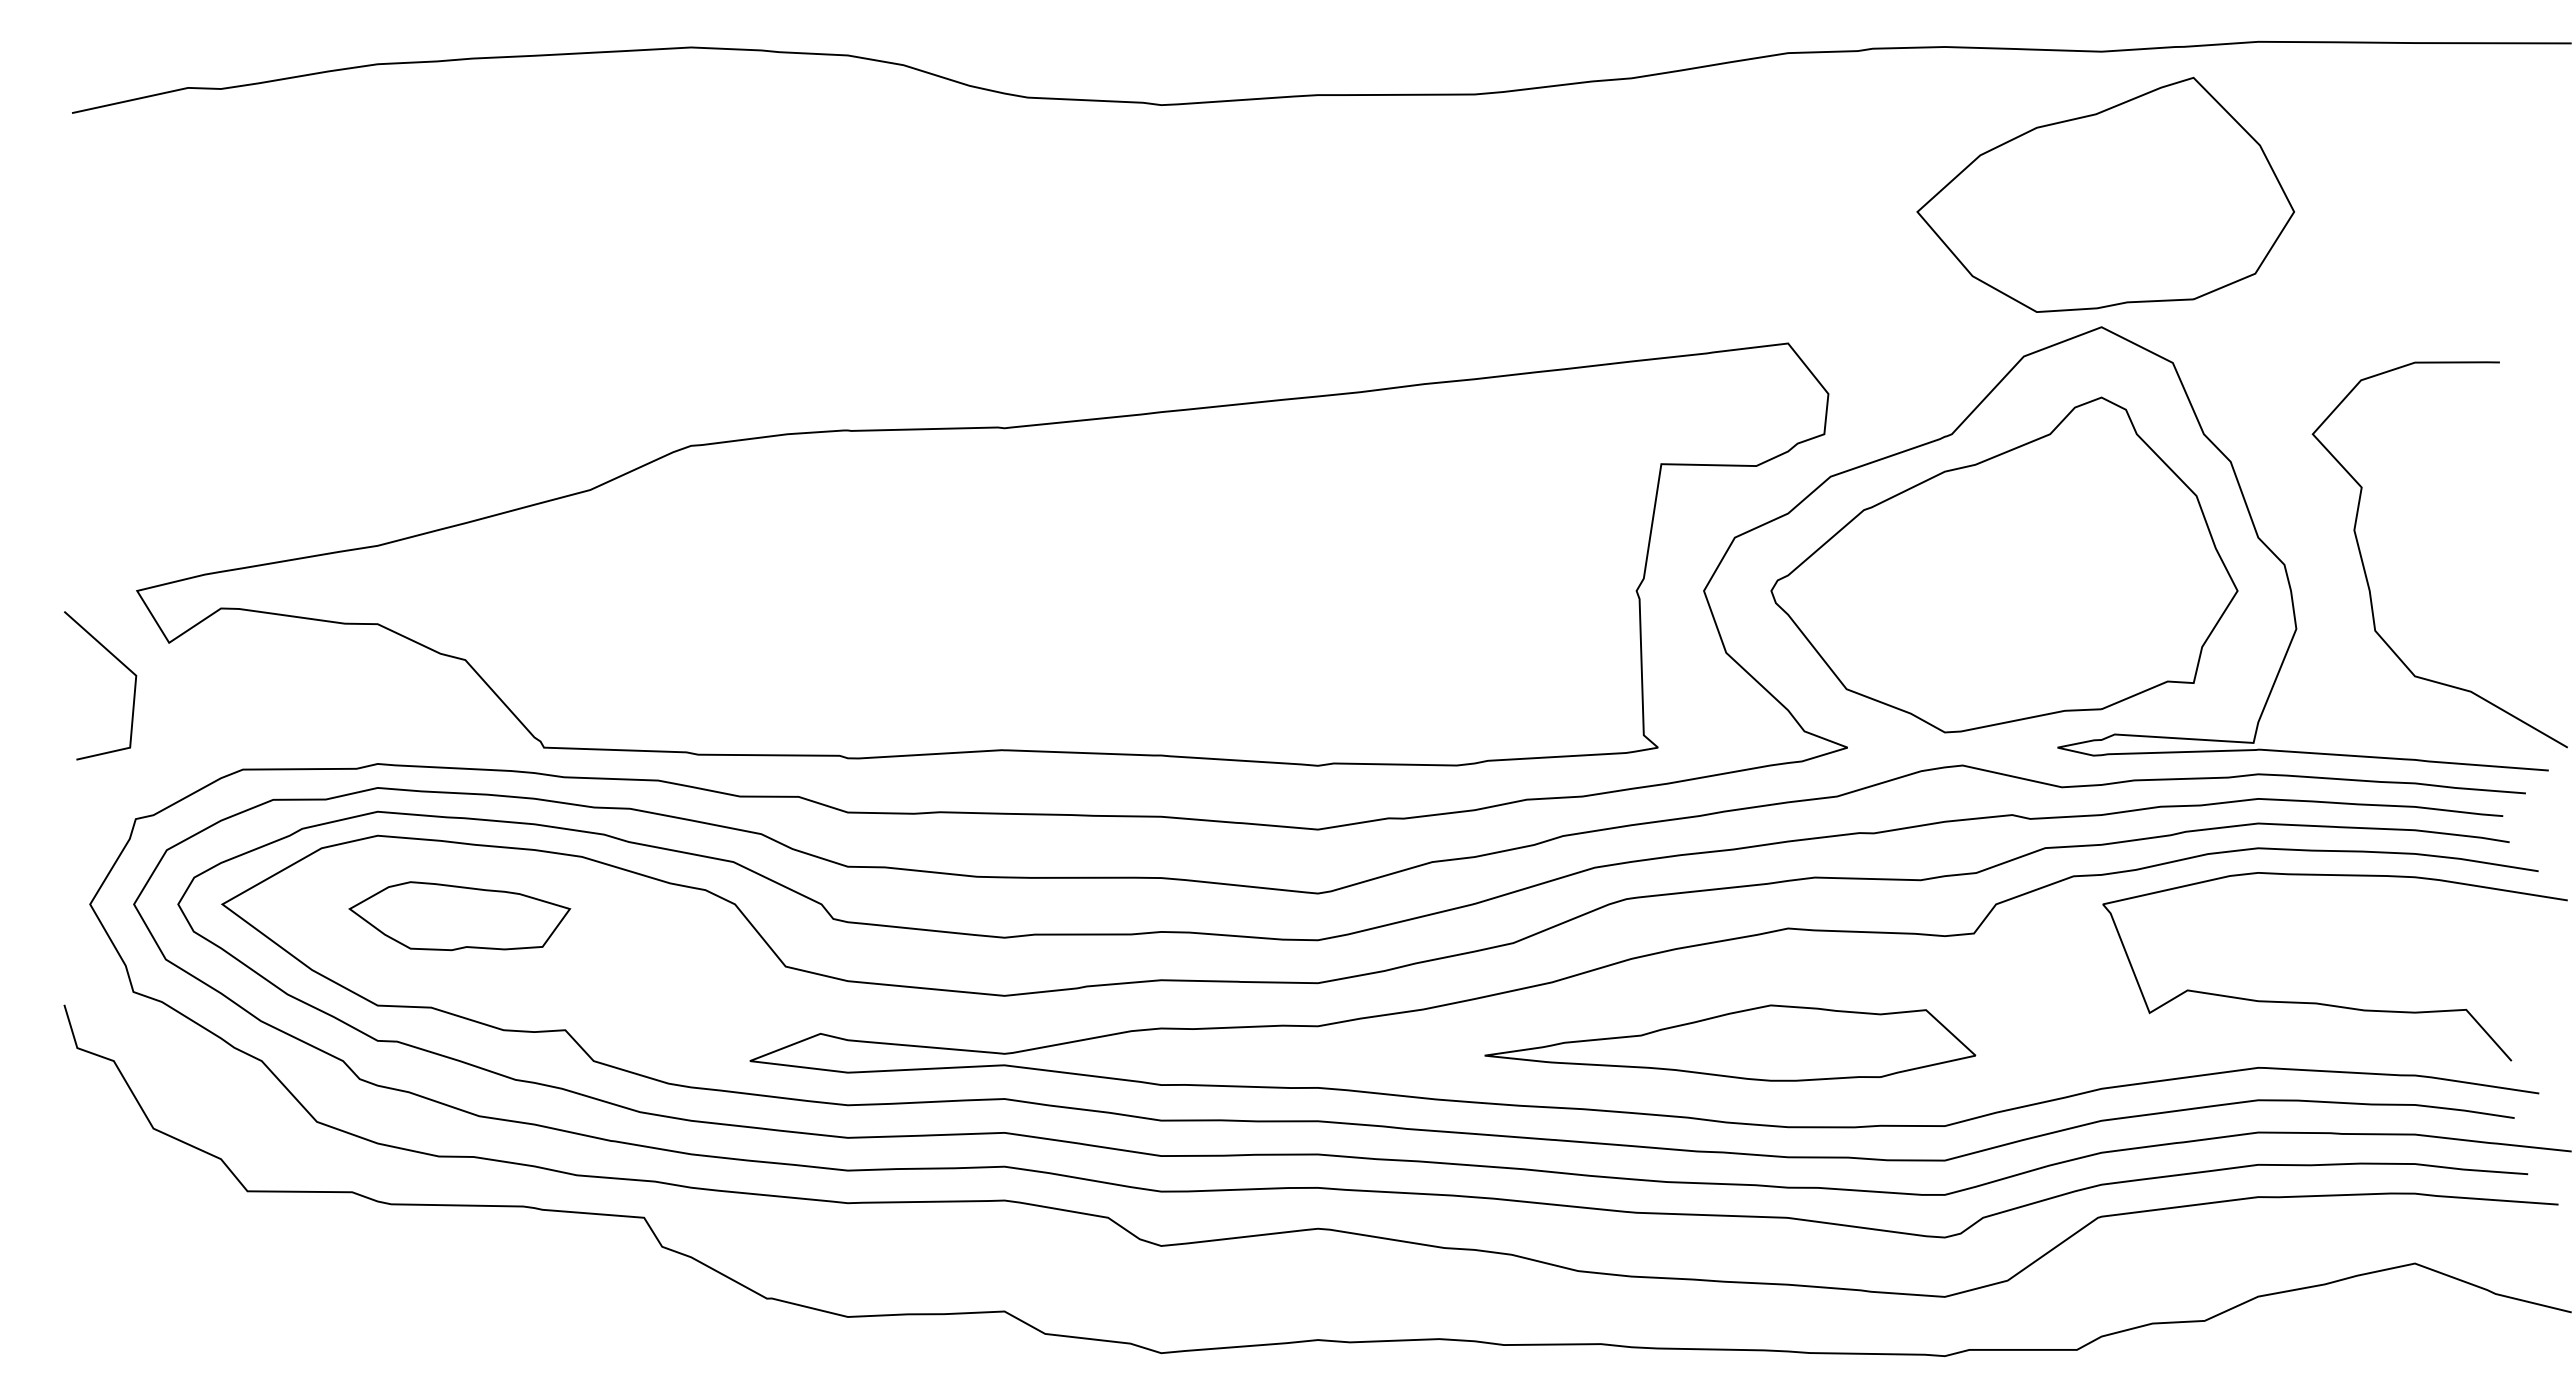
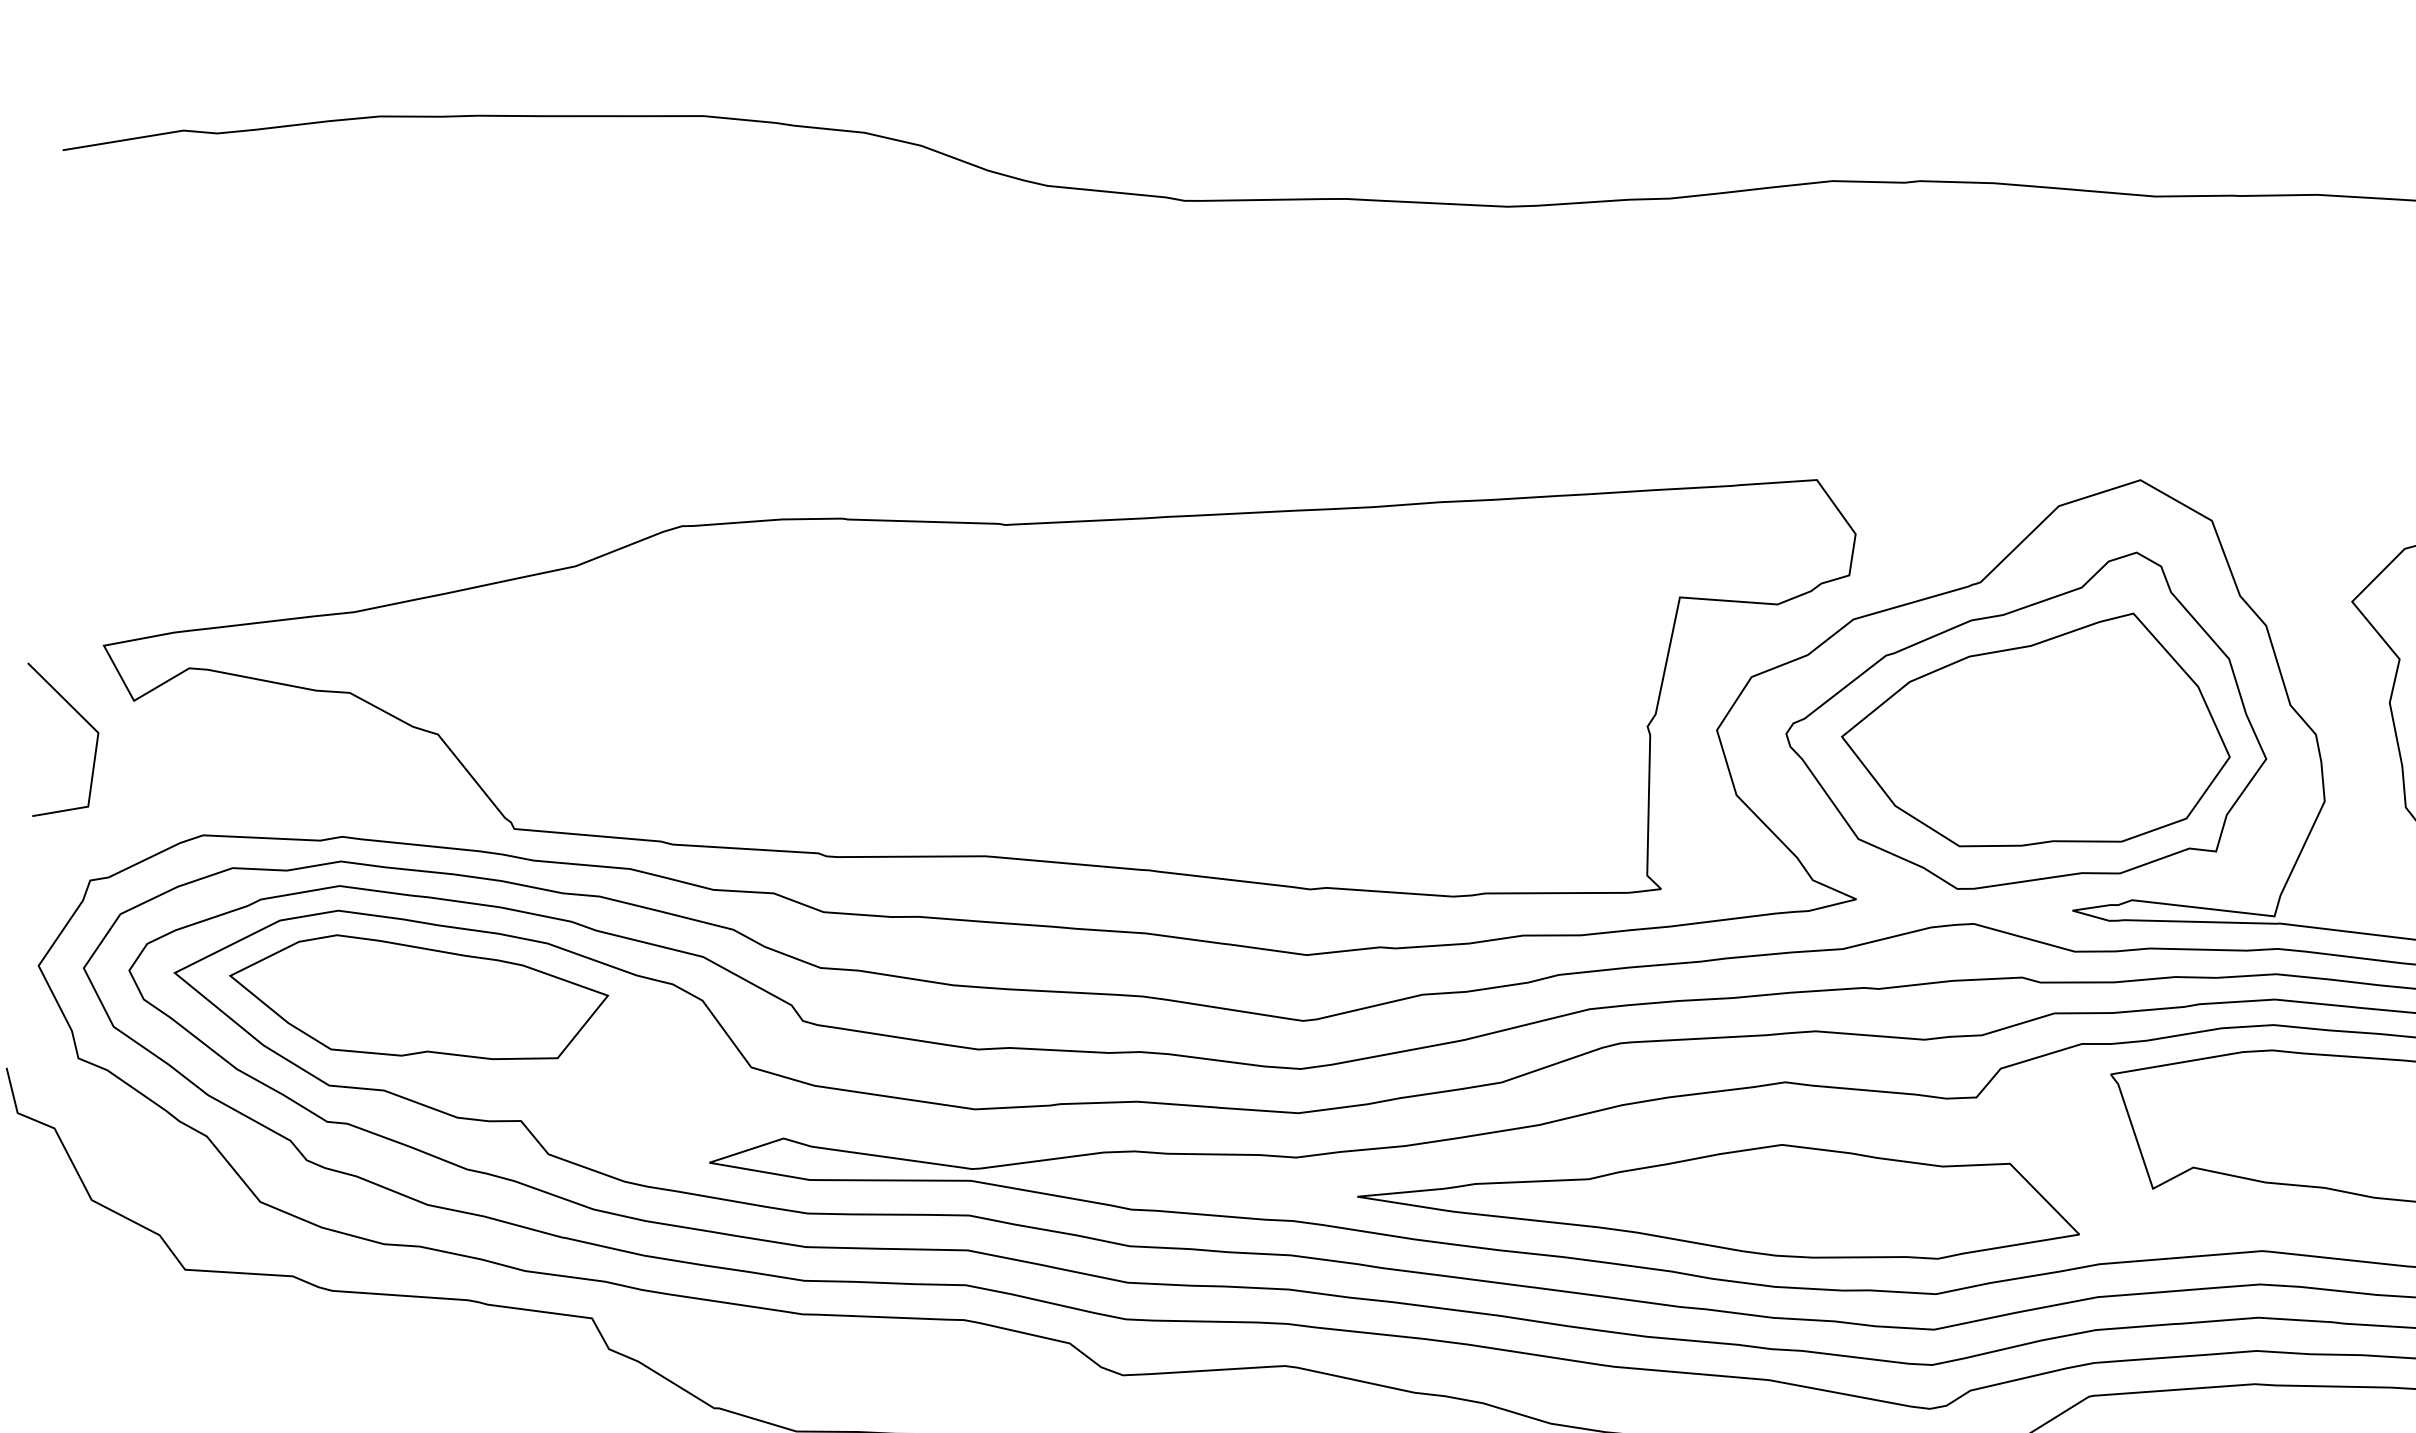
part: (2105, 194) -> (2036, 728), moved
part: (459, 915) -> (418, 997), size x1.67
part: (1730, 1042) -> (1719, 1196), size x1.43

